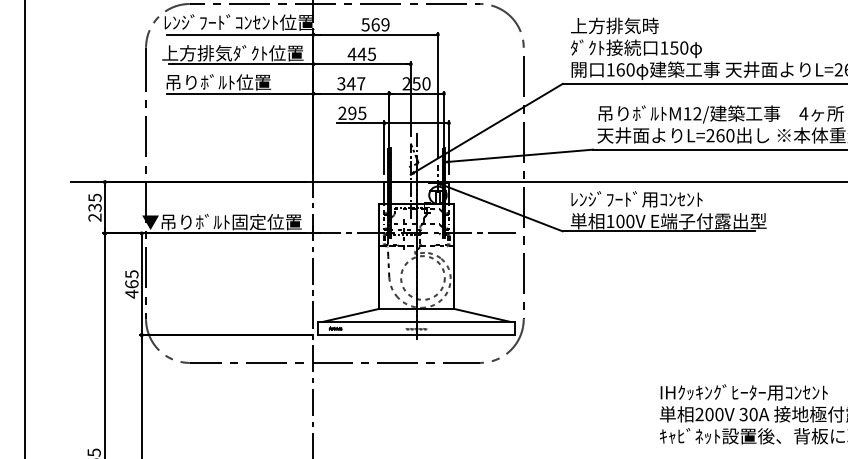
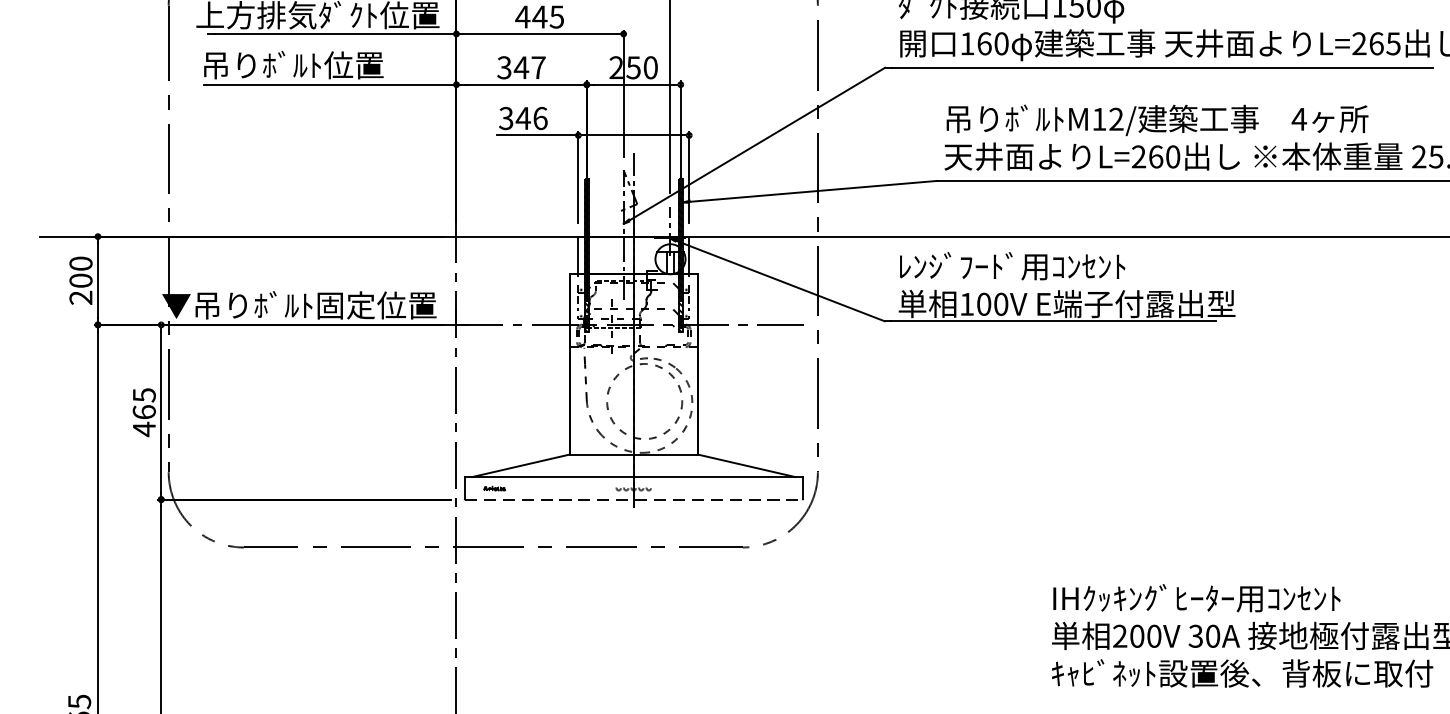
text: (352, 113) -> (523, 118), 295 -> 346
text: (94, 202) -> (80, 271), 235 -> 200
line: (417, 335) -> (635, 500), solid -> dashed

